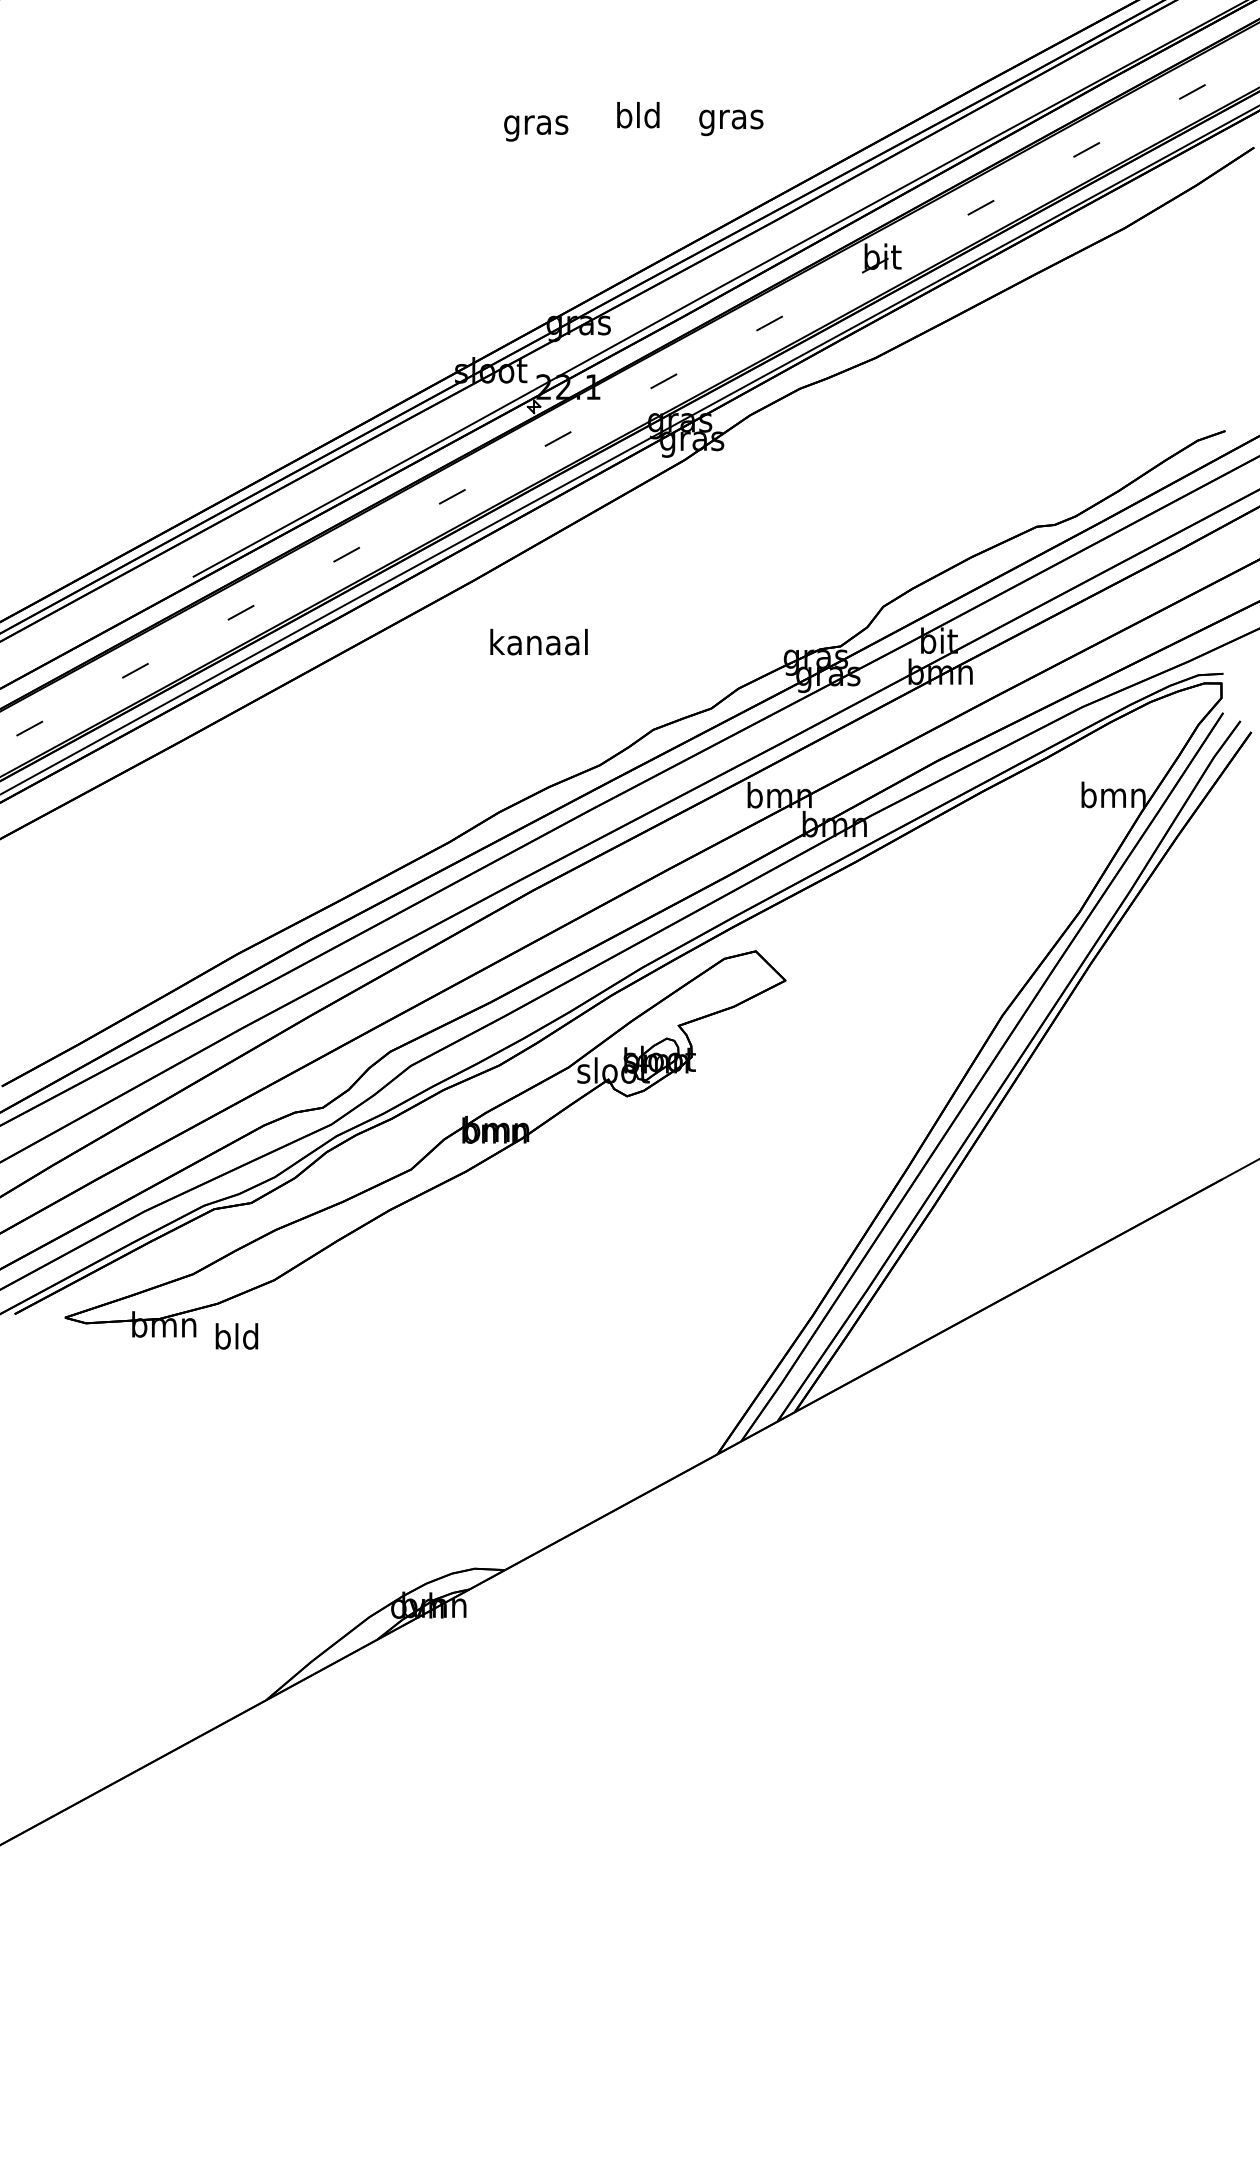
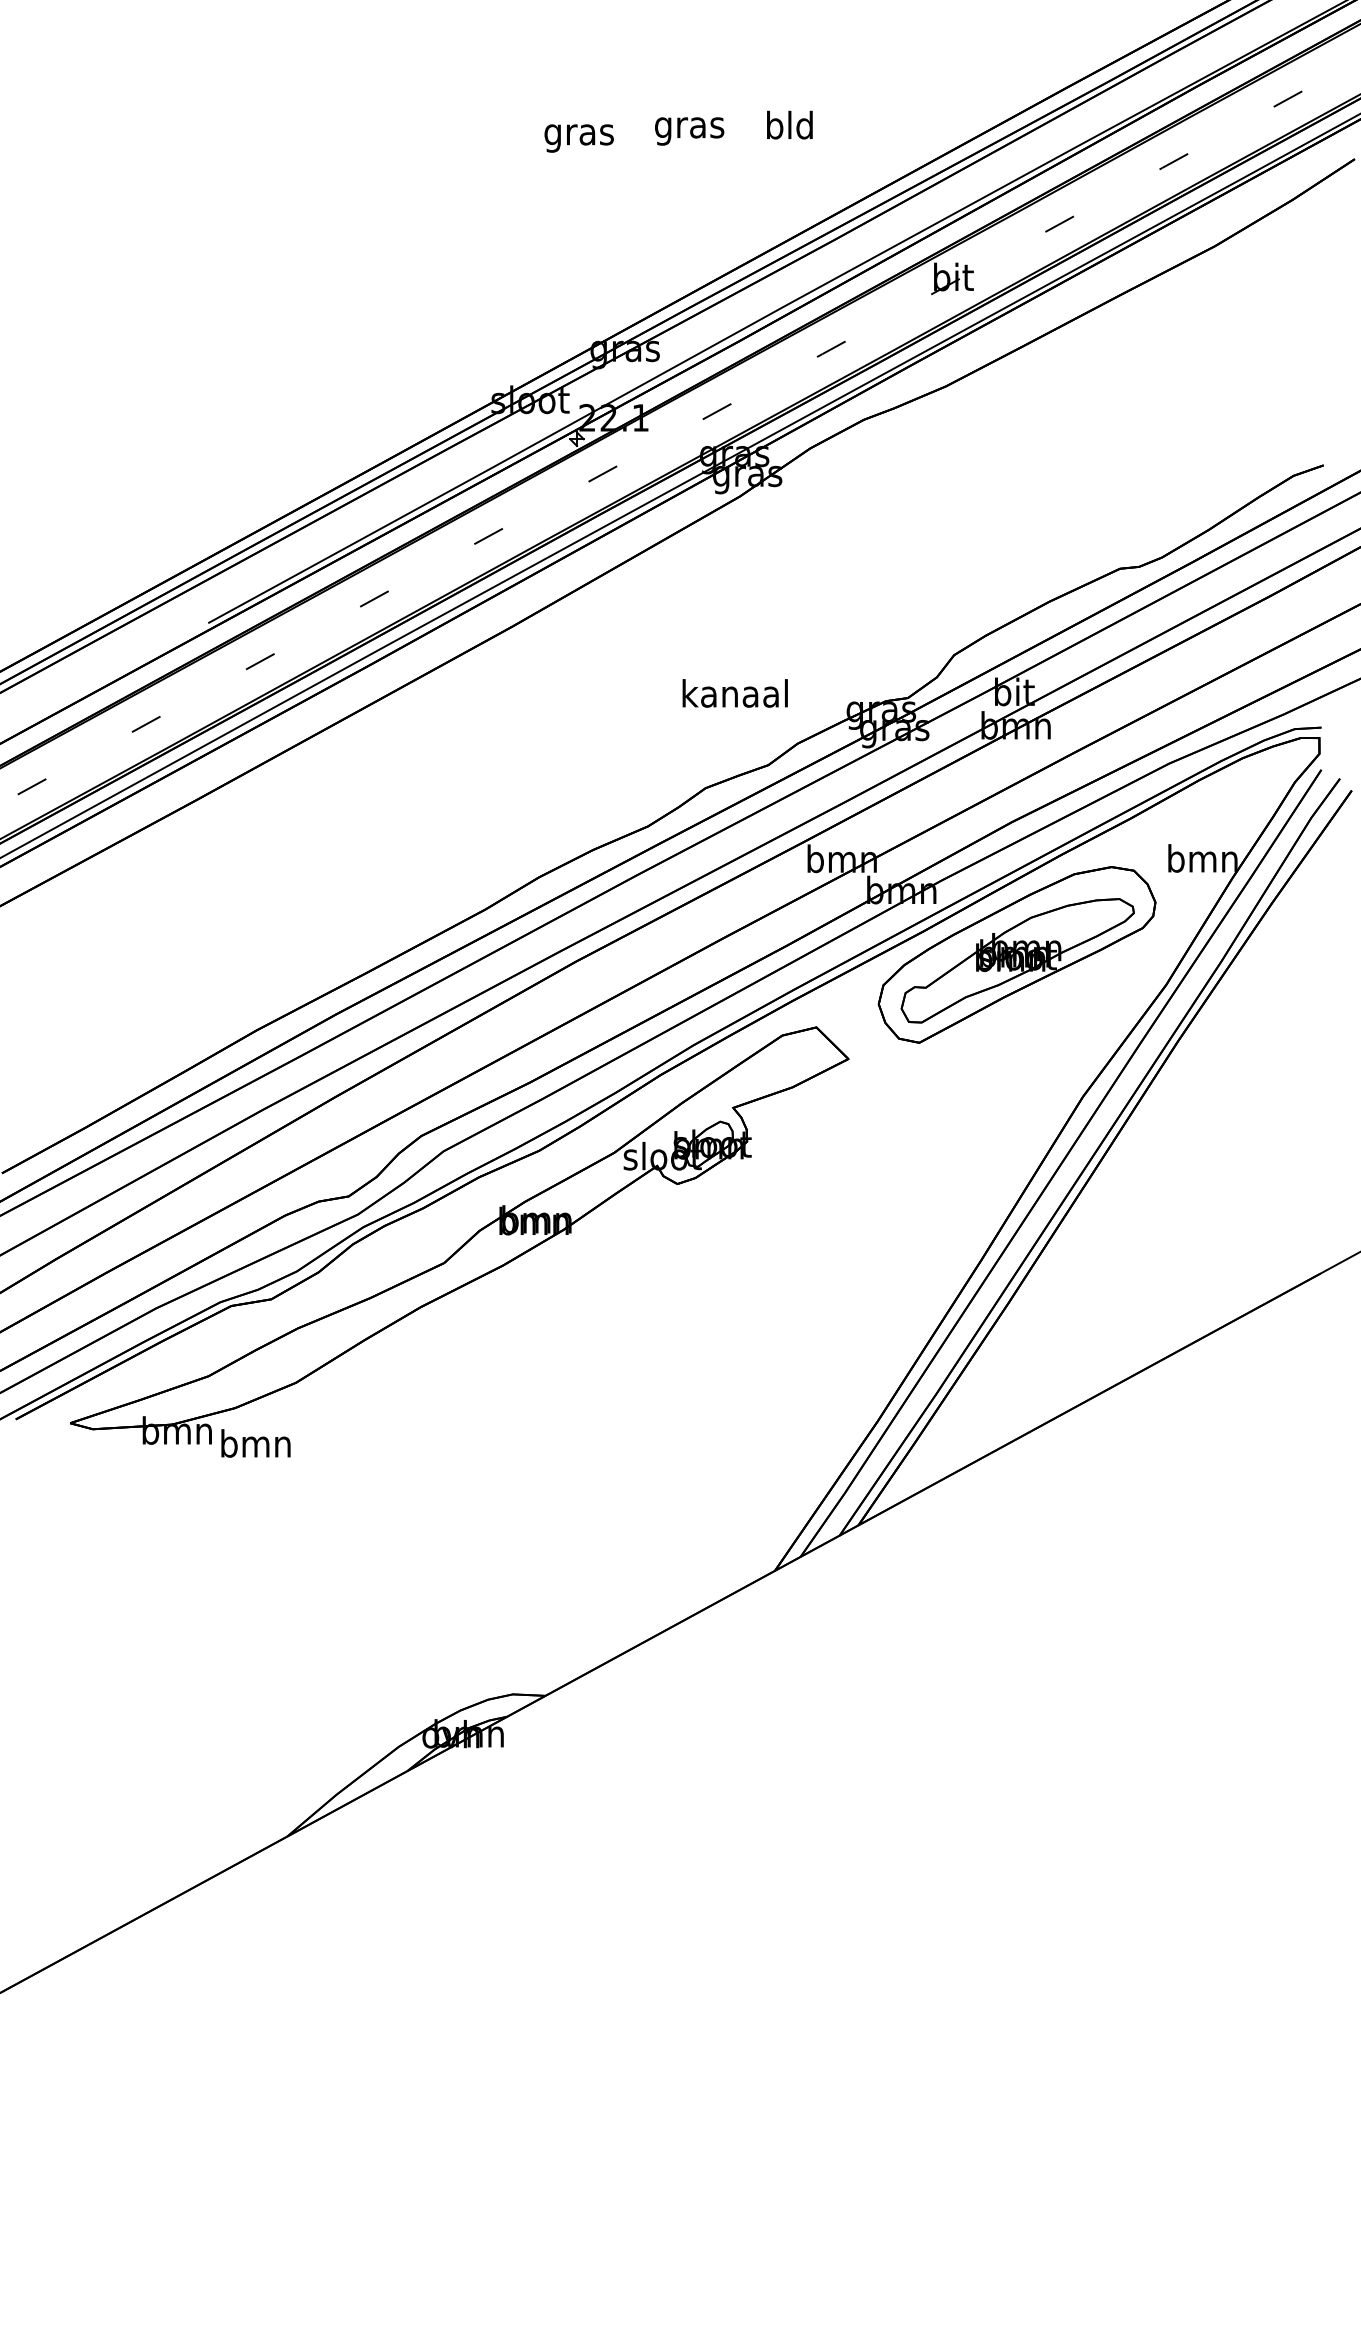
text: (638, 118) -> (689, 127), bld -> gras
text: (730, 119) -> (789, 128), gras -> bld
text: (538, 642) -> (734, 693), moved
part: (941, 883) -> (1016, 954), added
text: (236, 1336) -> (255, 1443), bld -> bmn

